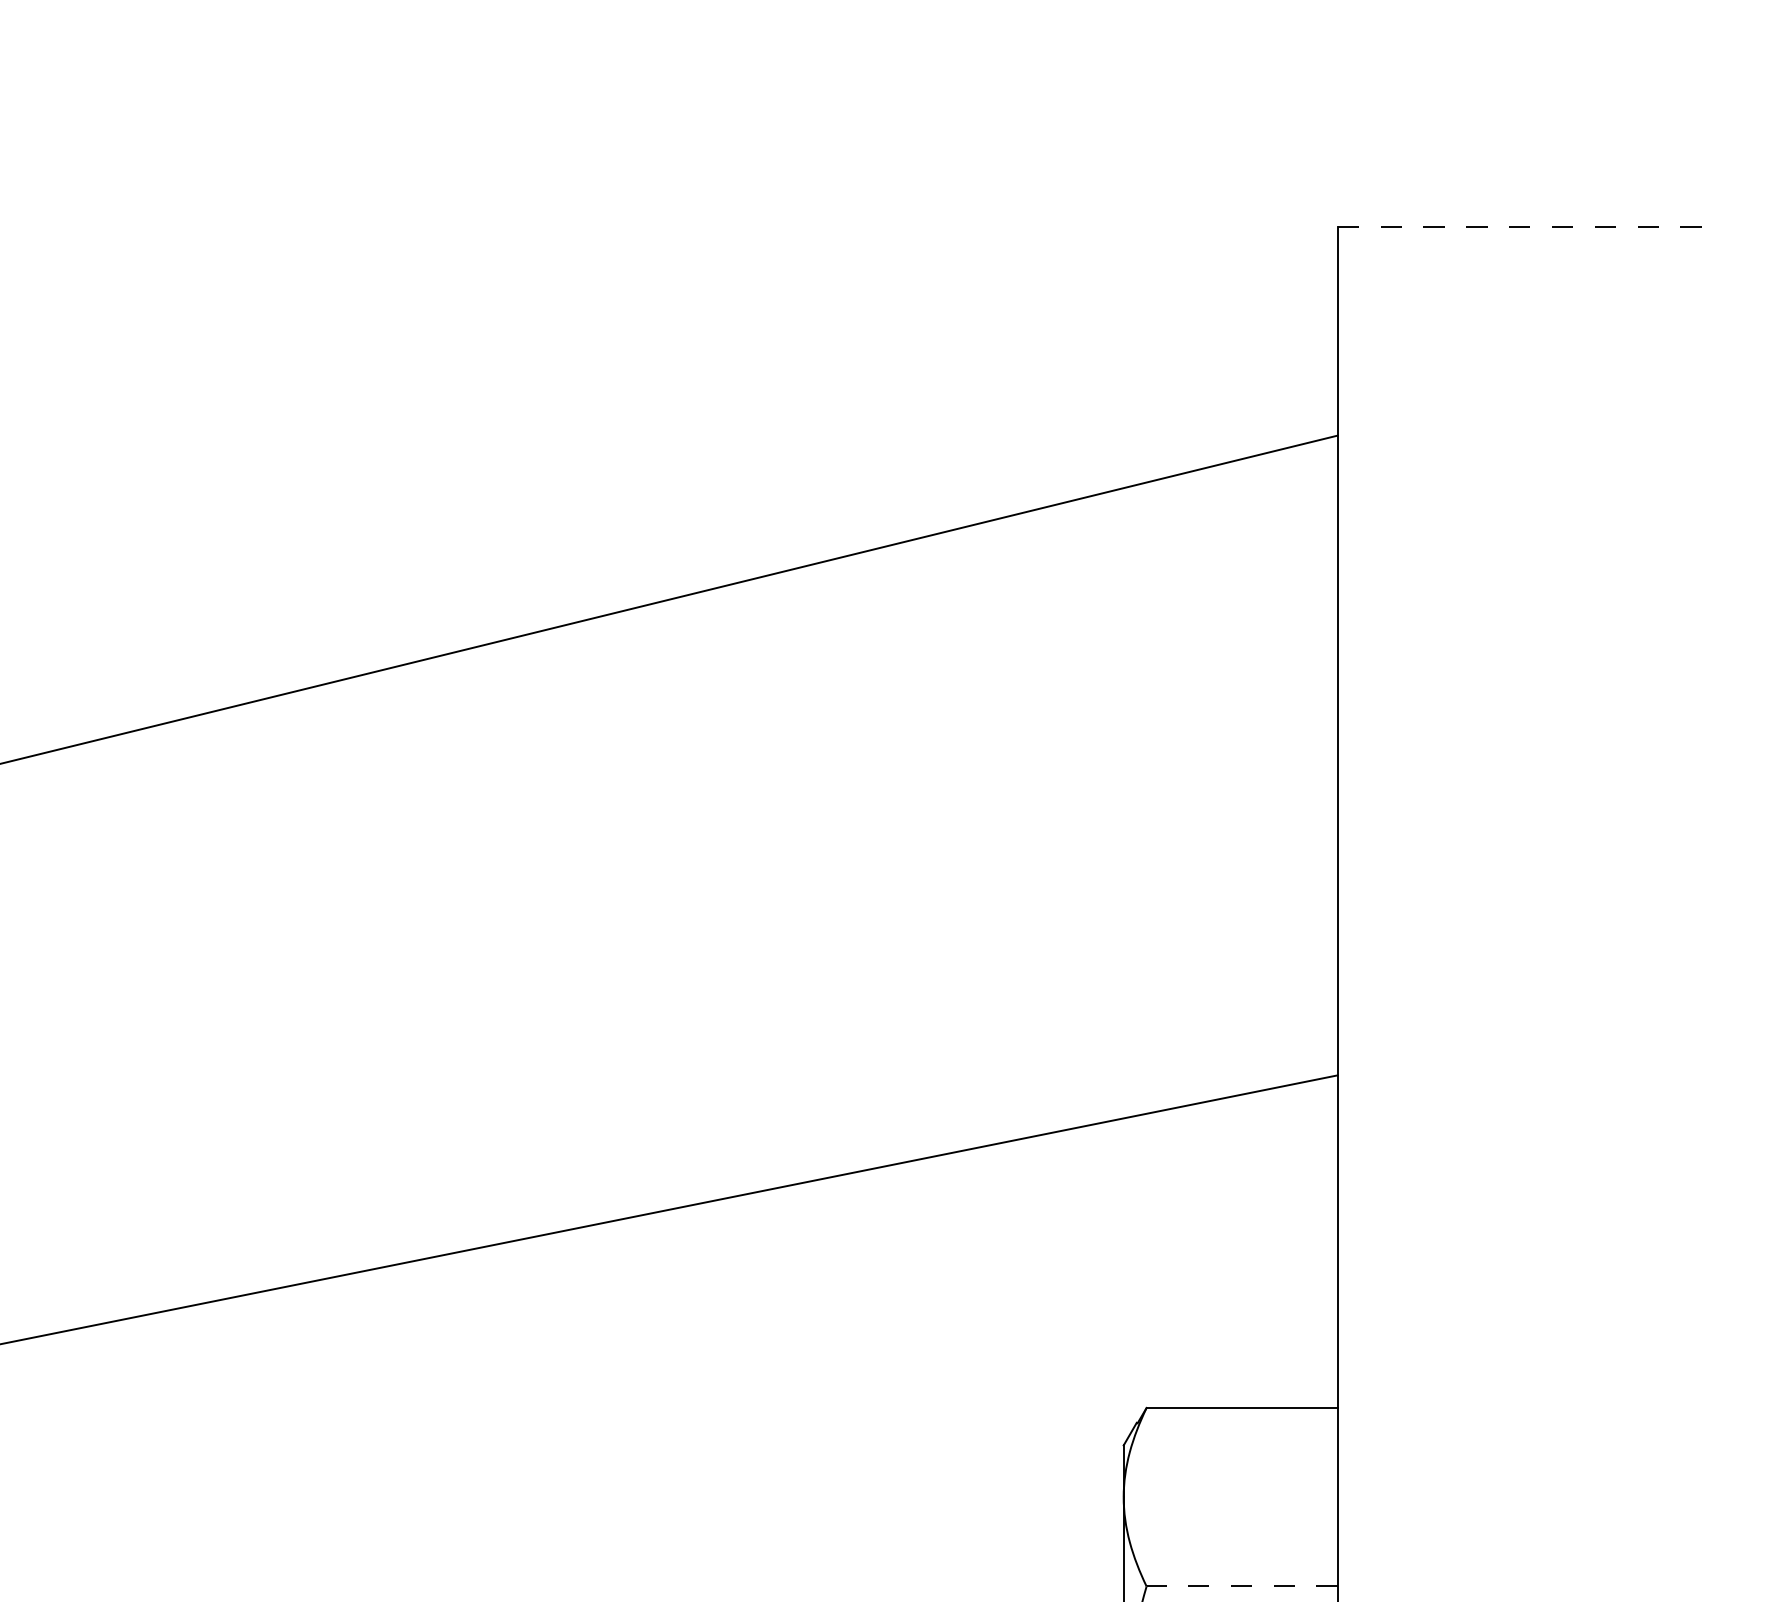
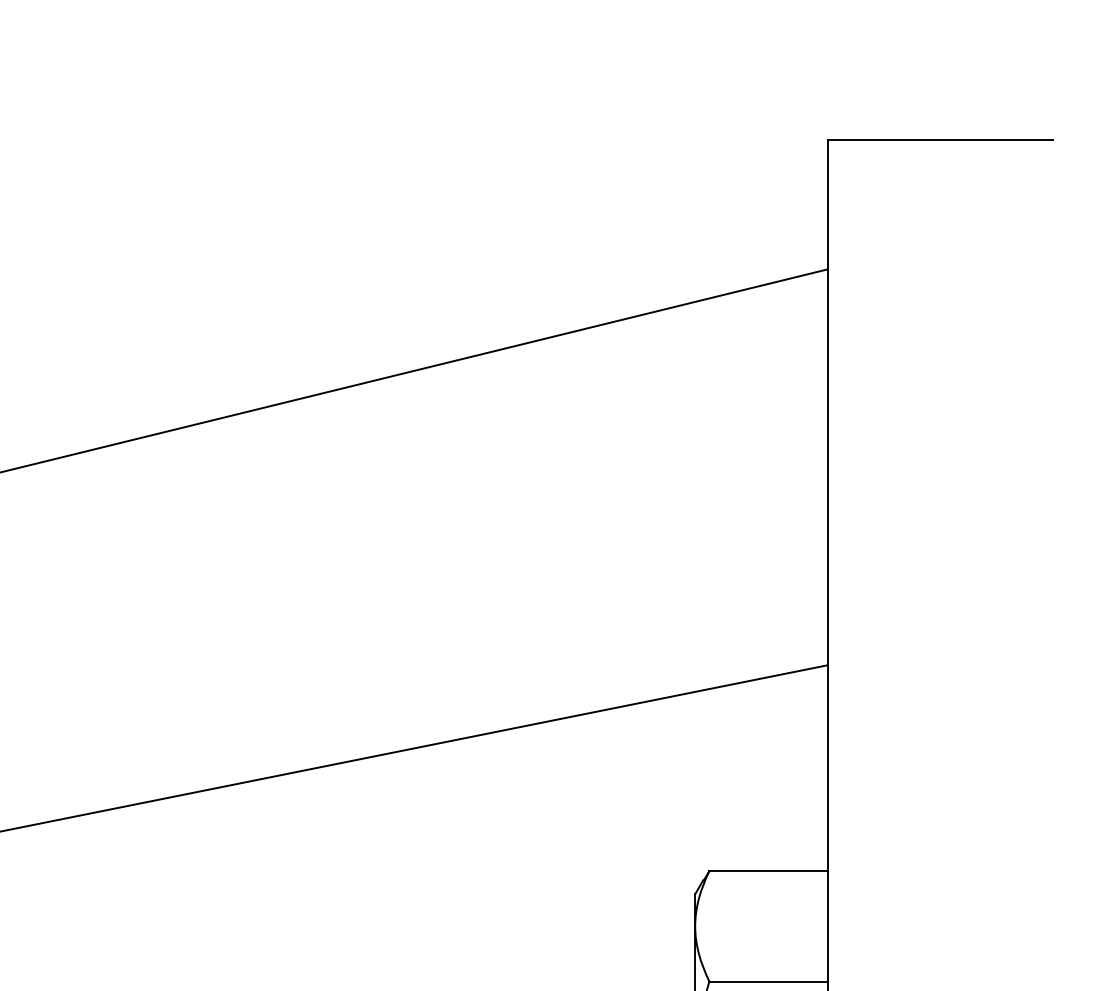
line: (1520, 227) -> (940, 140), dashed -> solid
line: (1242, 1586) -> (768, 981), dashed -> solid

